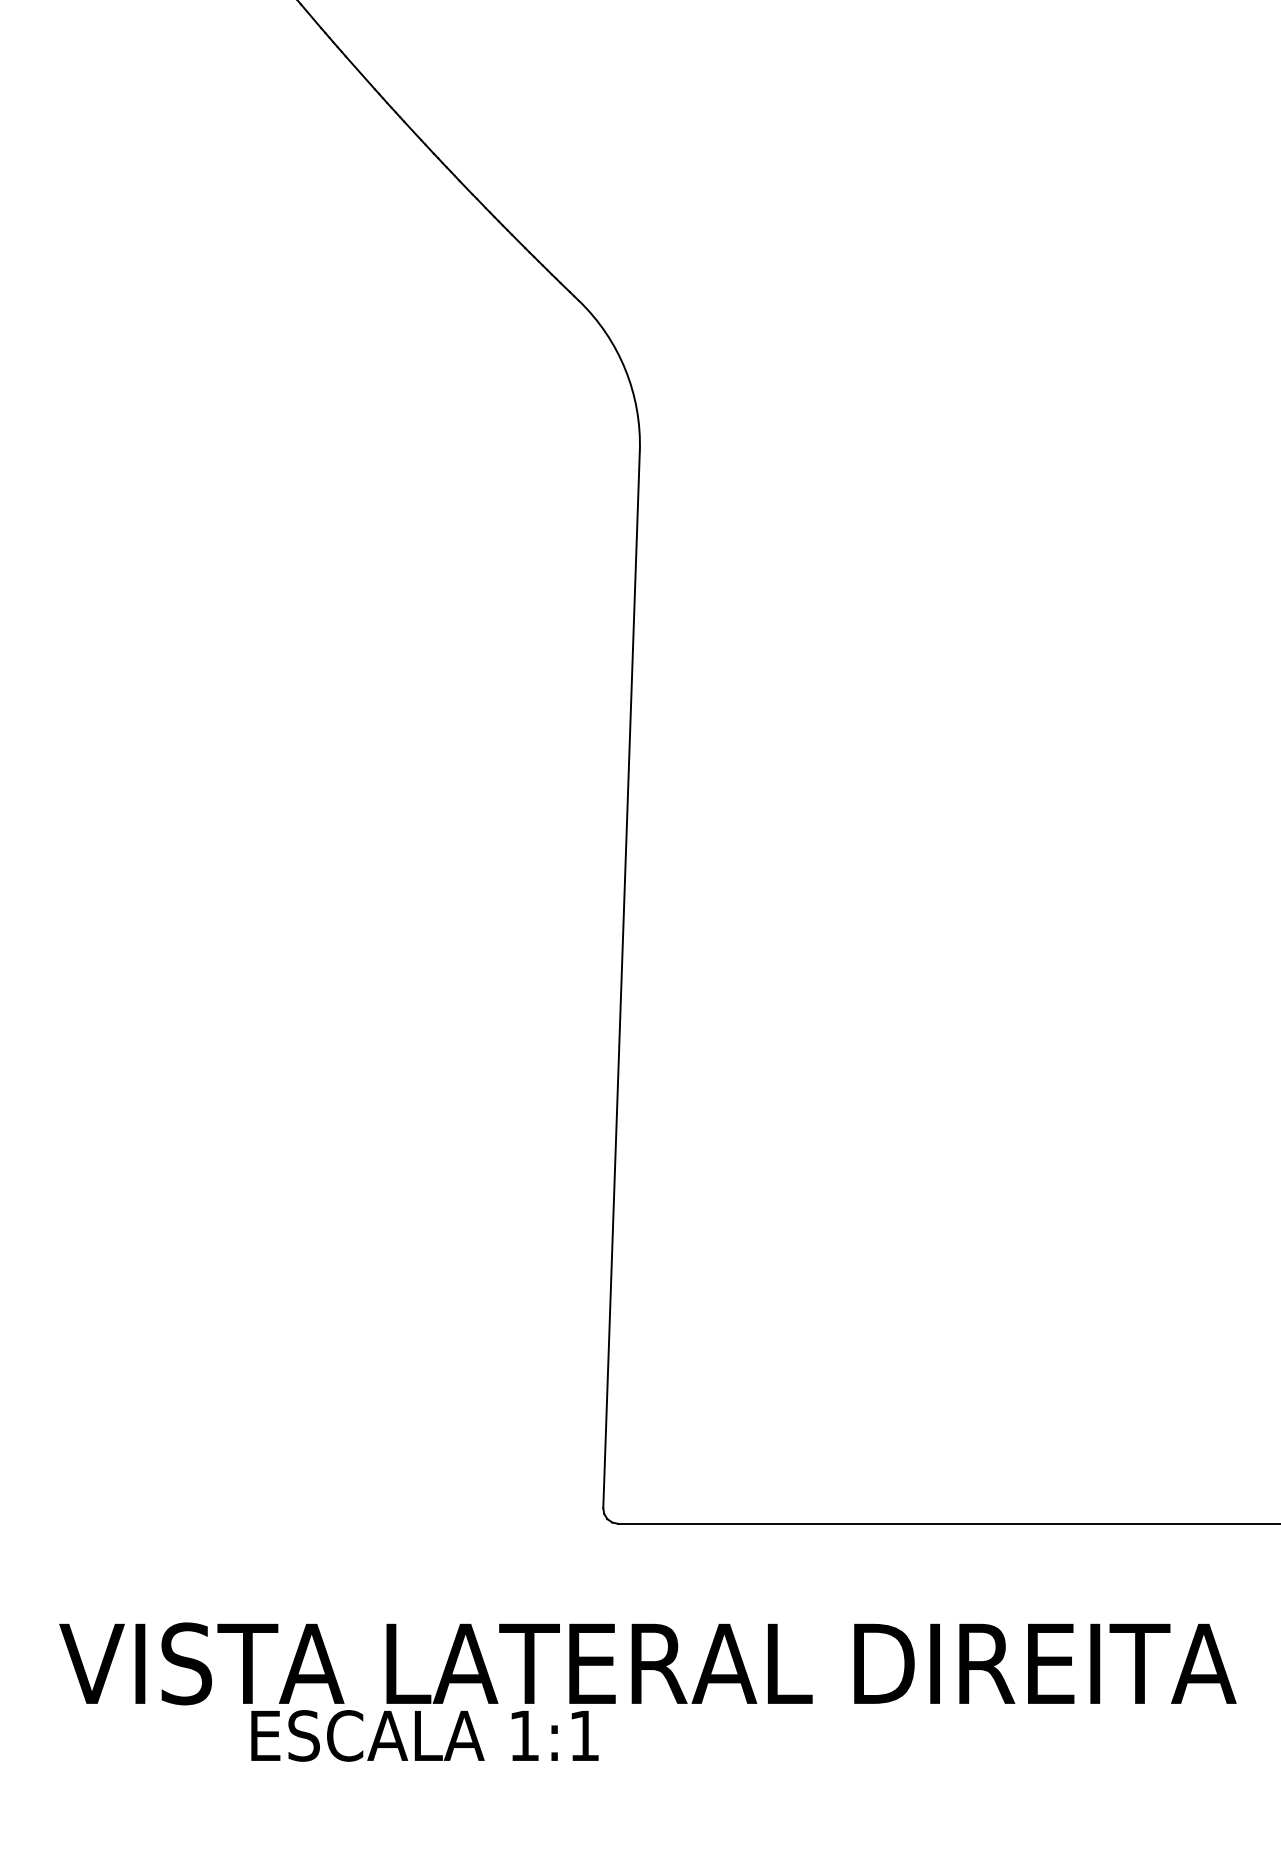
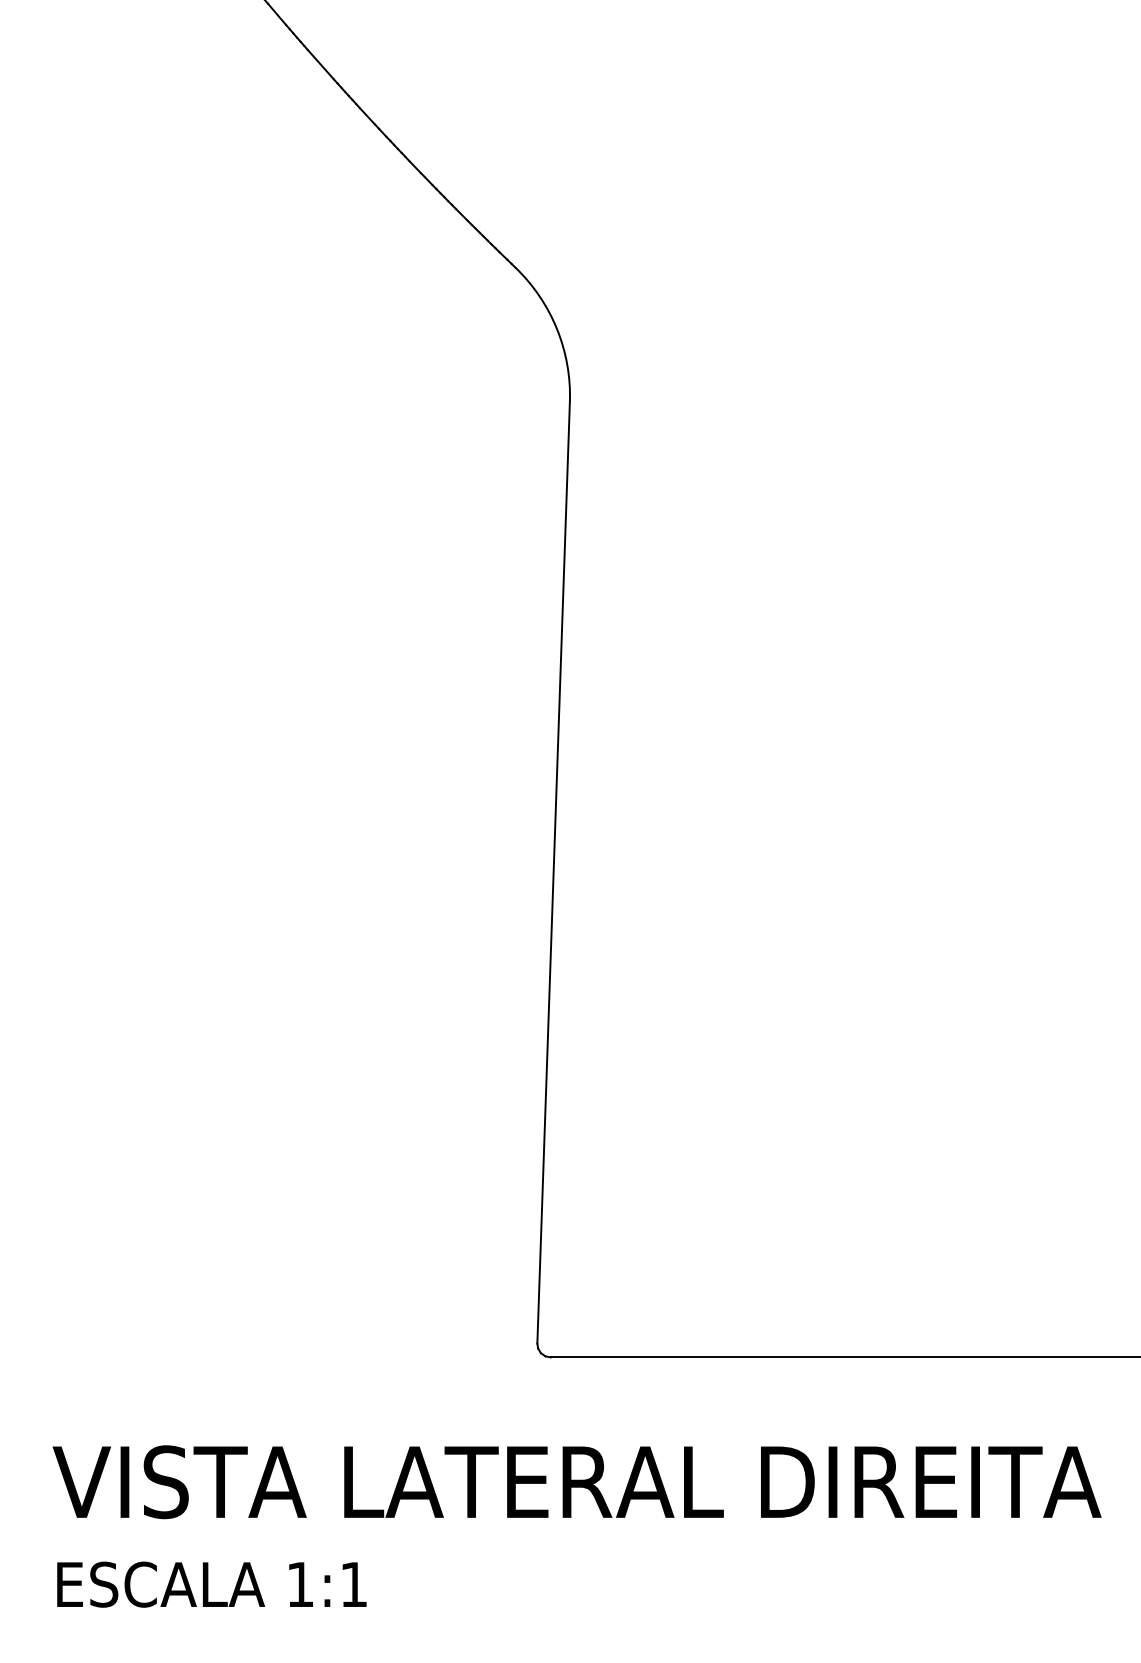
text: (424, 1735) -> (211, 1584), moved

